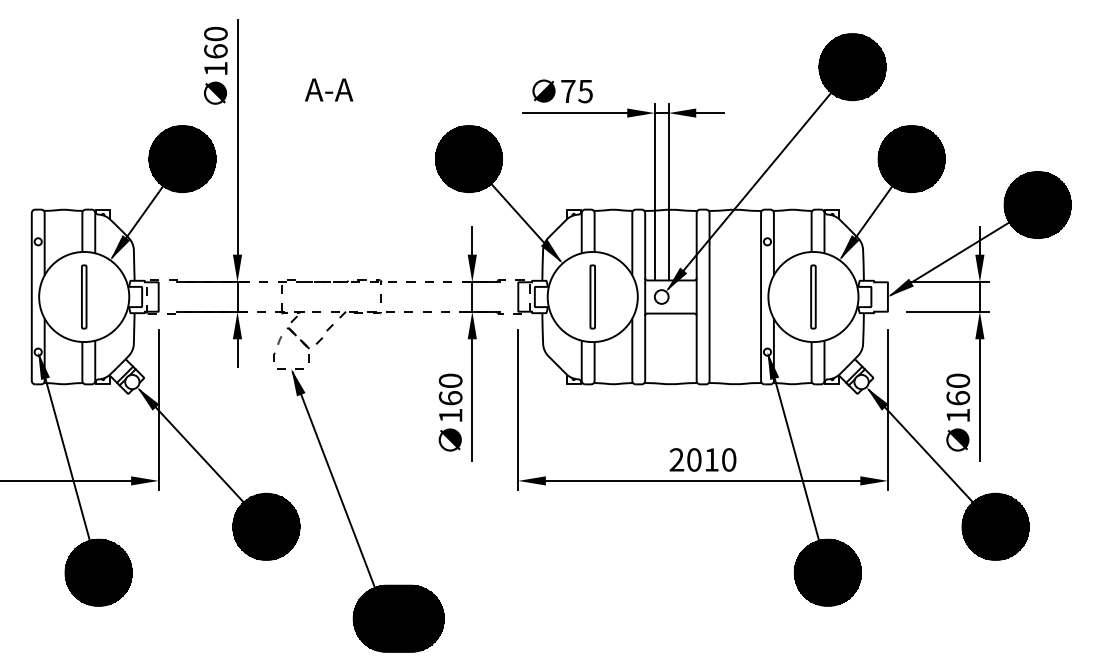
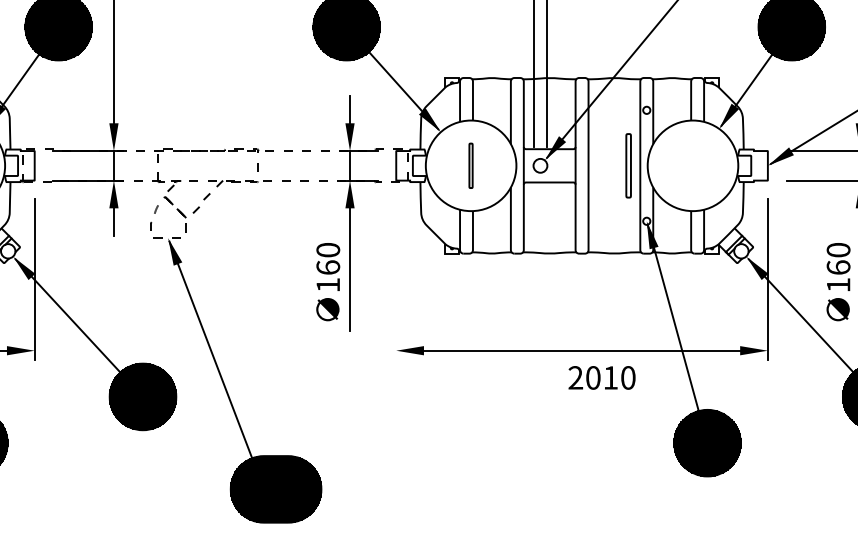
part: (592, 296) -> (470, 165), size x0.7
part: (813, 296) -> (628, 165), moved
line: (518, 409) -> (396, 278), removed
text: (702, 459) -> (601, 377), moved

